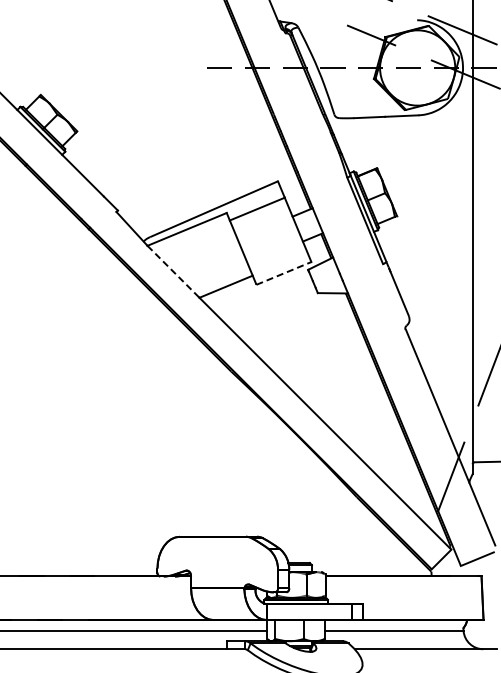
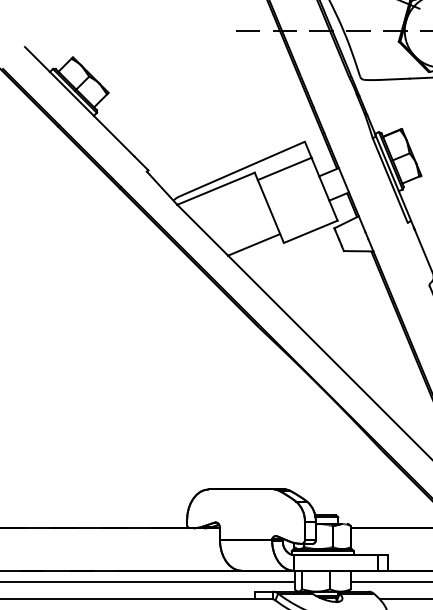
line: (173, 271) -> (202, 229), dashed -> solid
line: (283, 273) -> (310, 231), dashed -> solid

